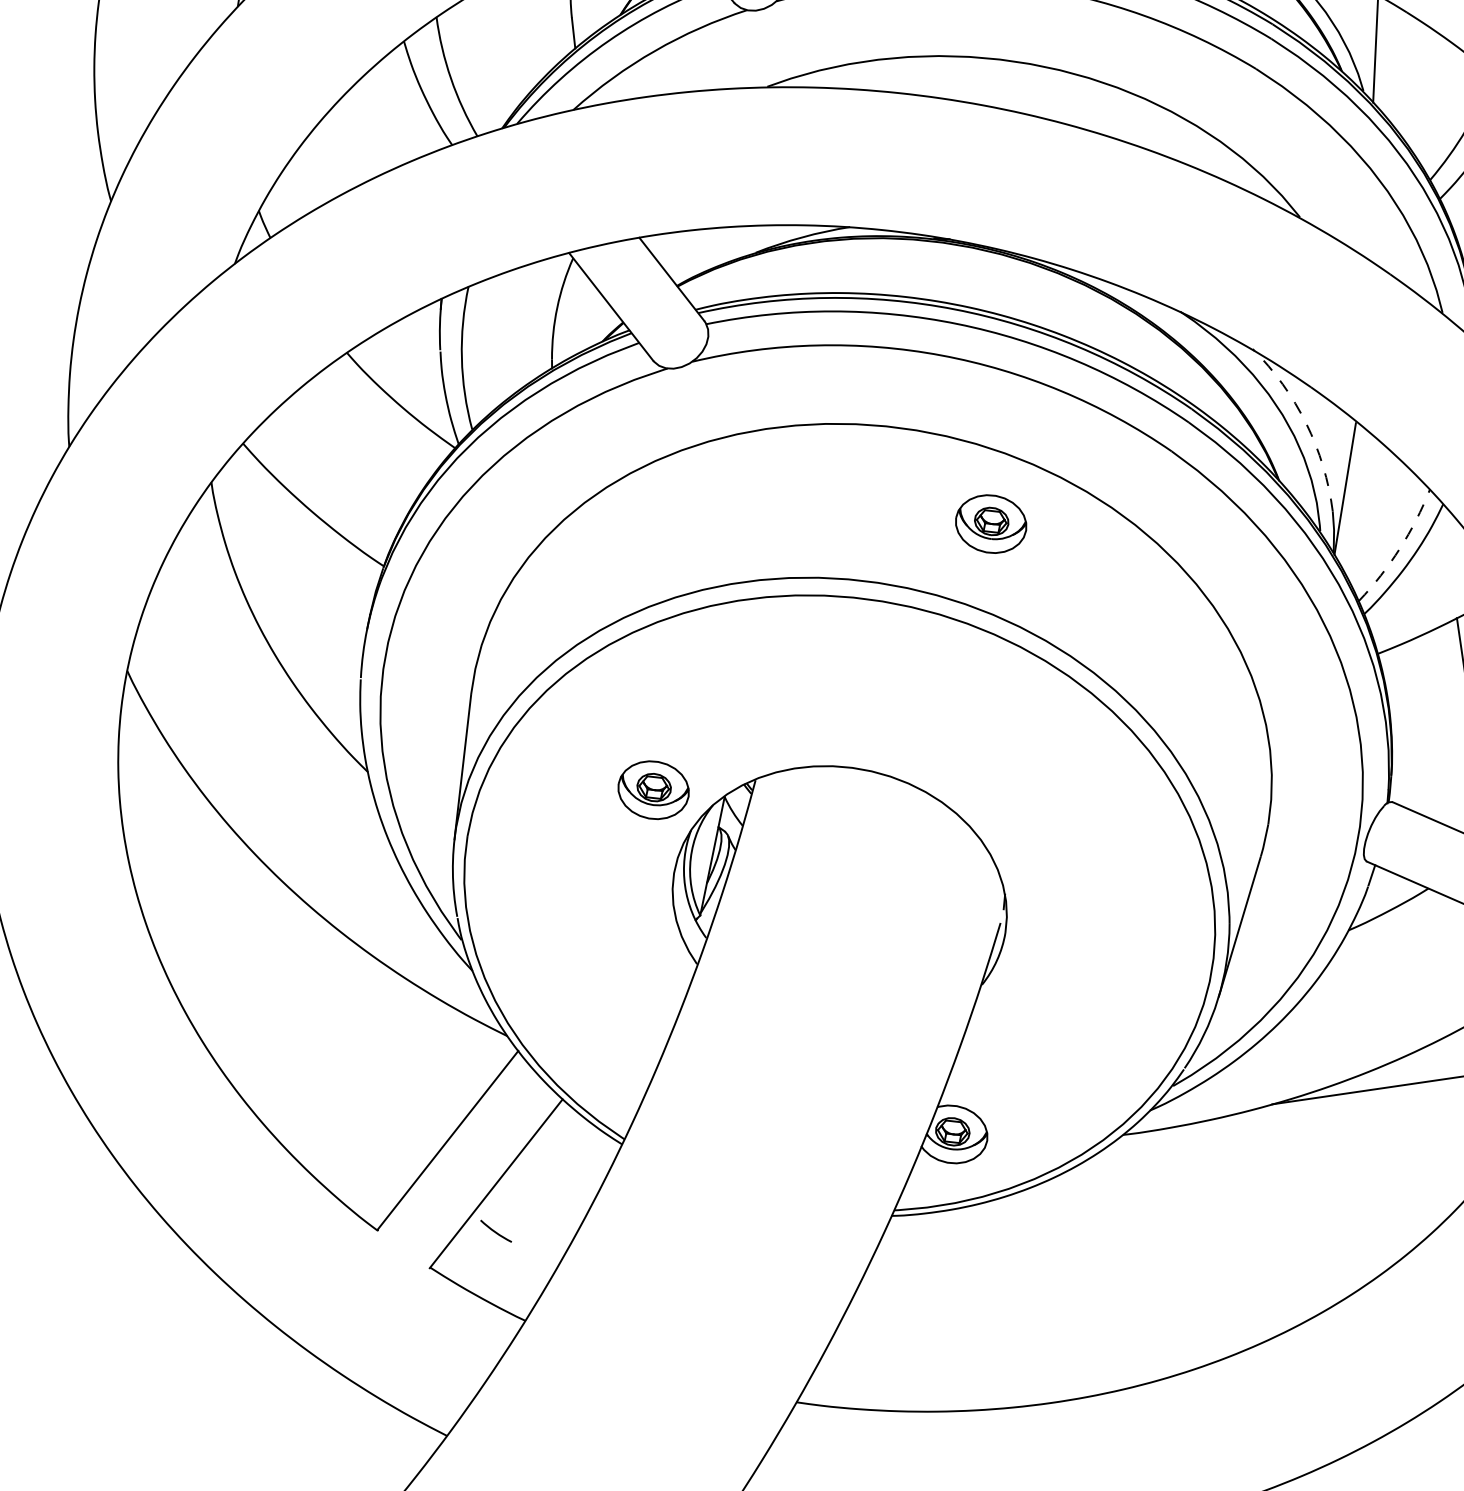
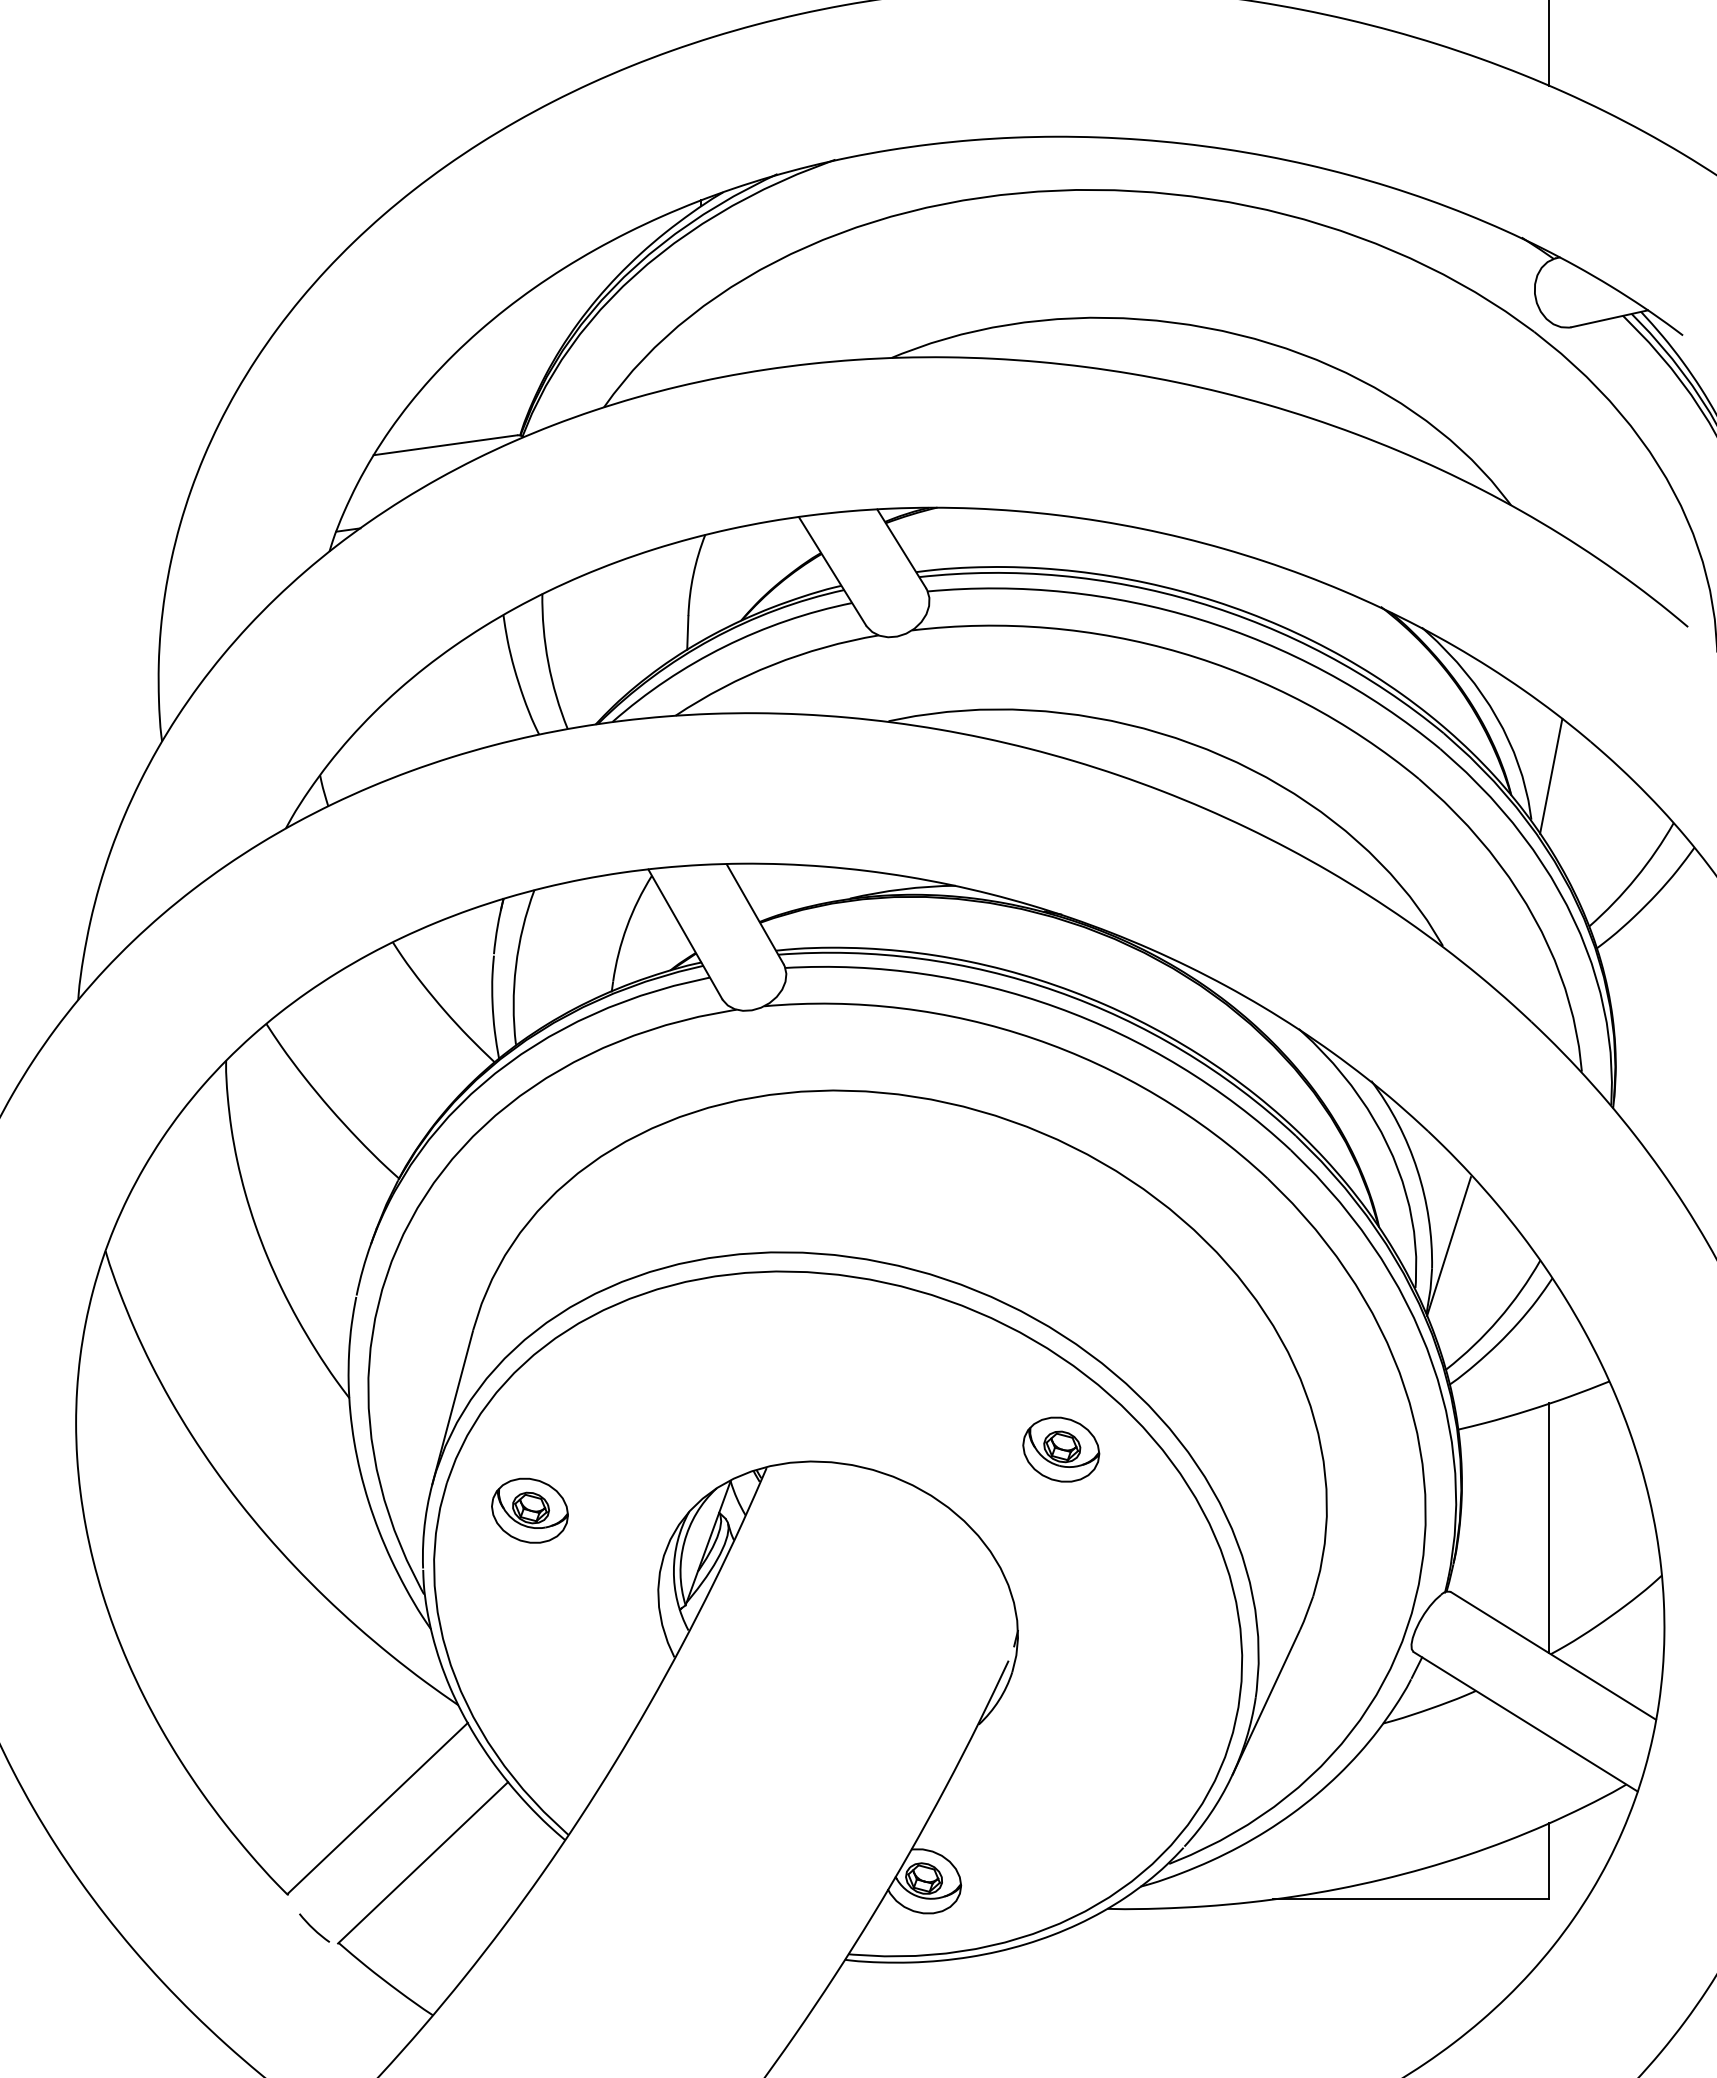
arc: (1306, 423) -> (1417, 1169), dashed -> solid
part: (991, 523) -> (1061, 1449), moved
arc: (1399, 548) -> (1498, 1319), dashed -> solid
part: (653, 790) -> (529, 1510), moved
arc: (495, 1230) -> (313, 1927), moved

